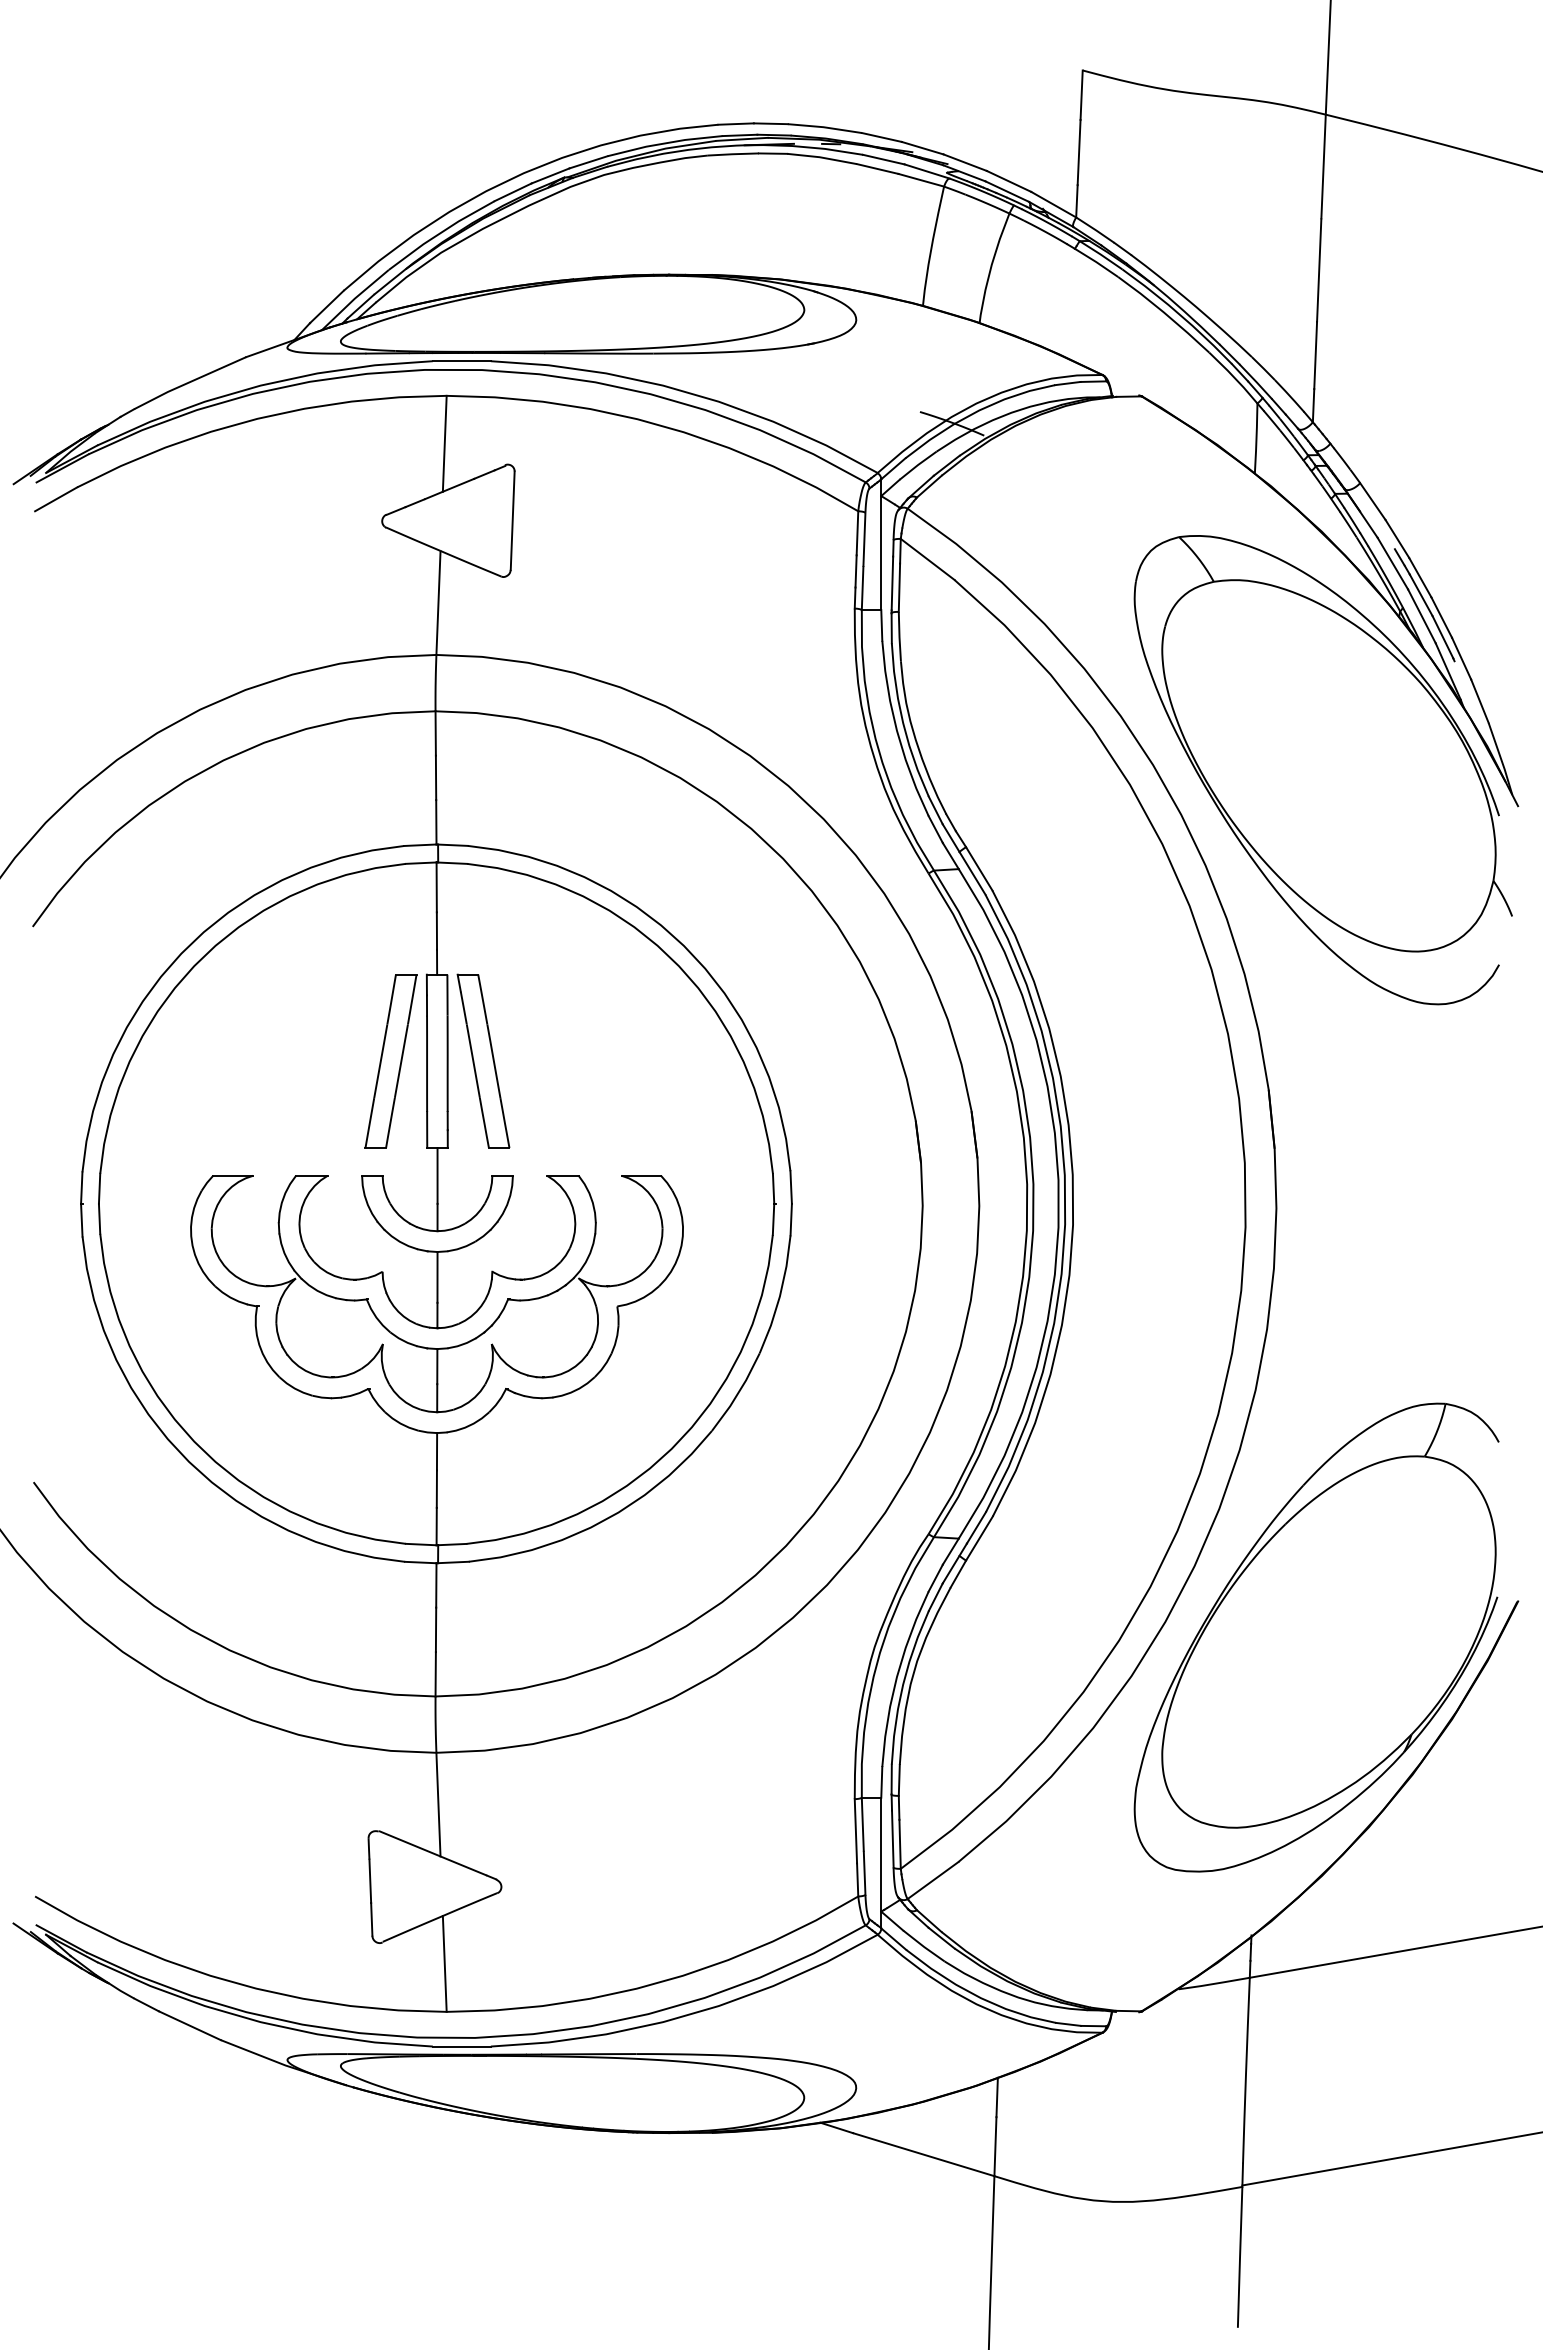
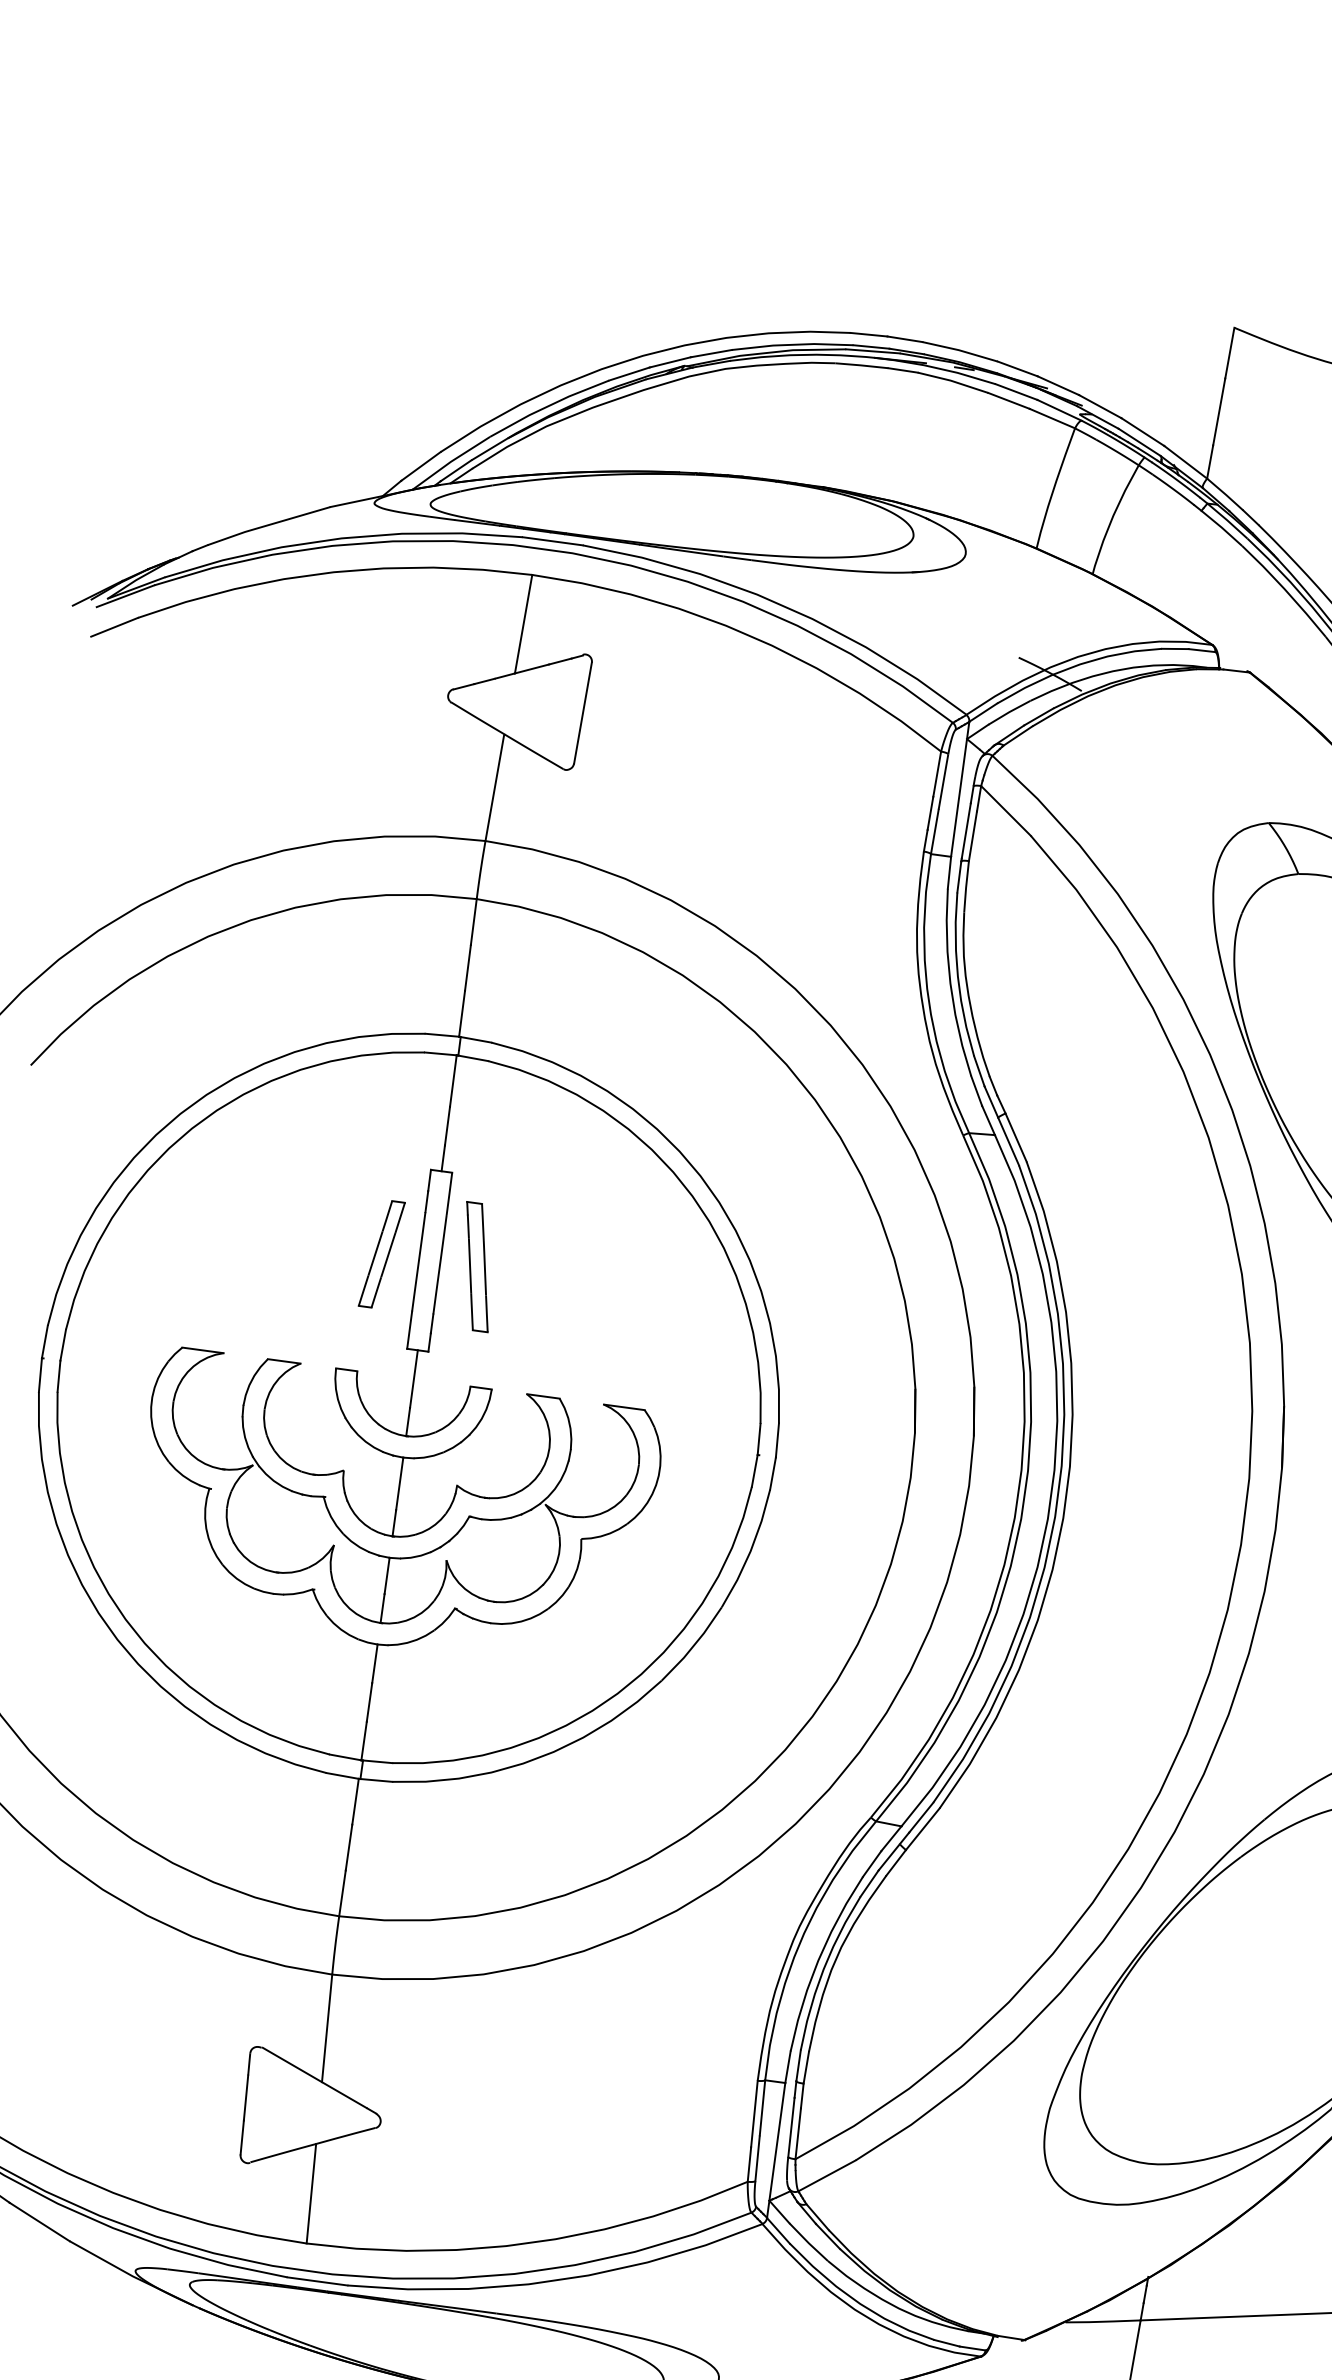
part: (483, 1060) -> (477, 1266), size x0.7
part: (390, 1061) -> (381, 1254), size x0.6

